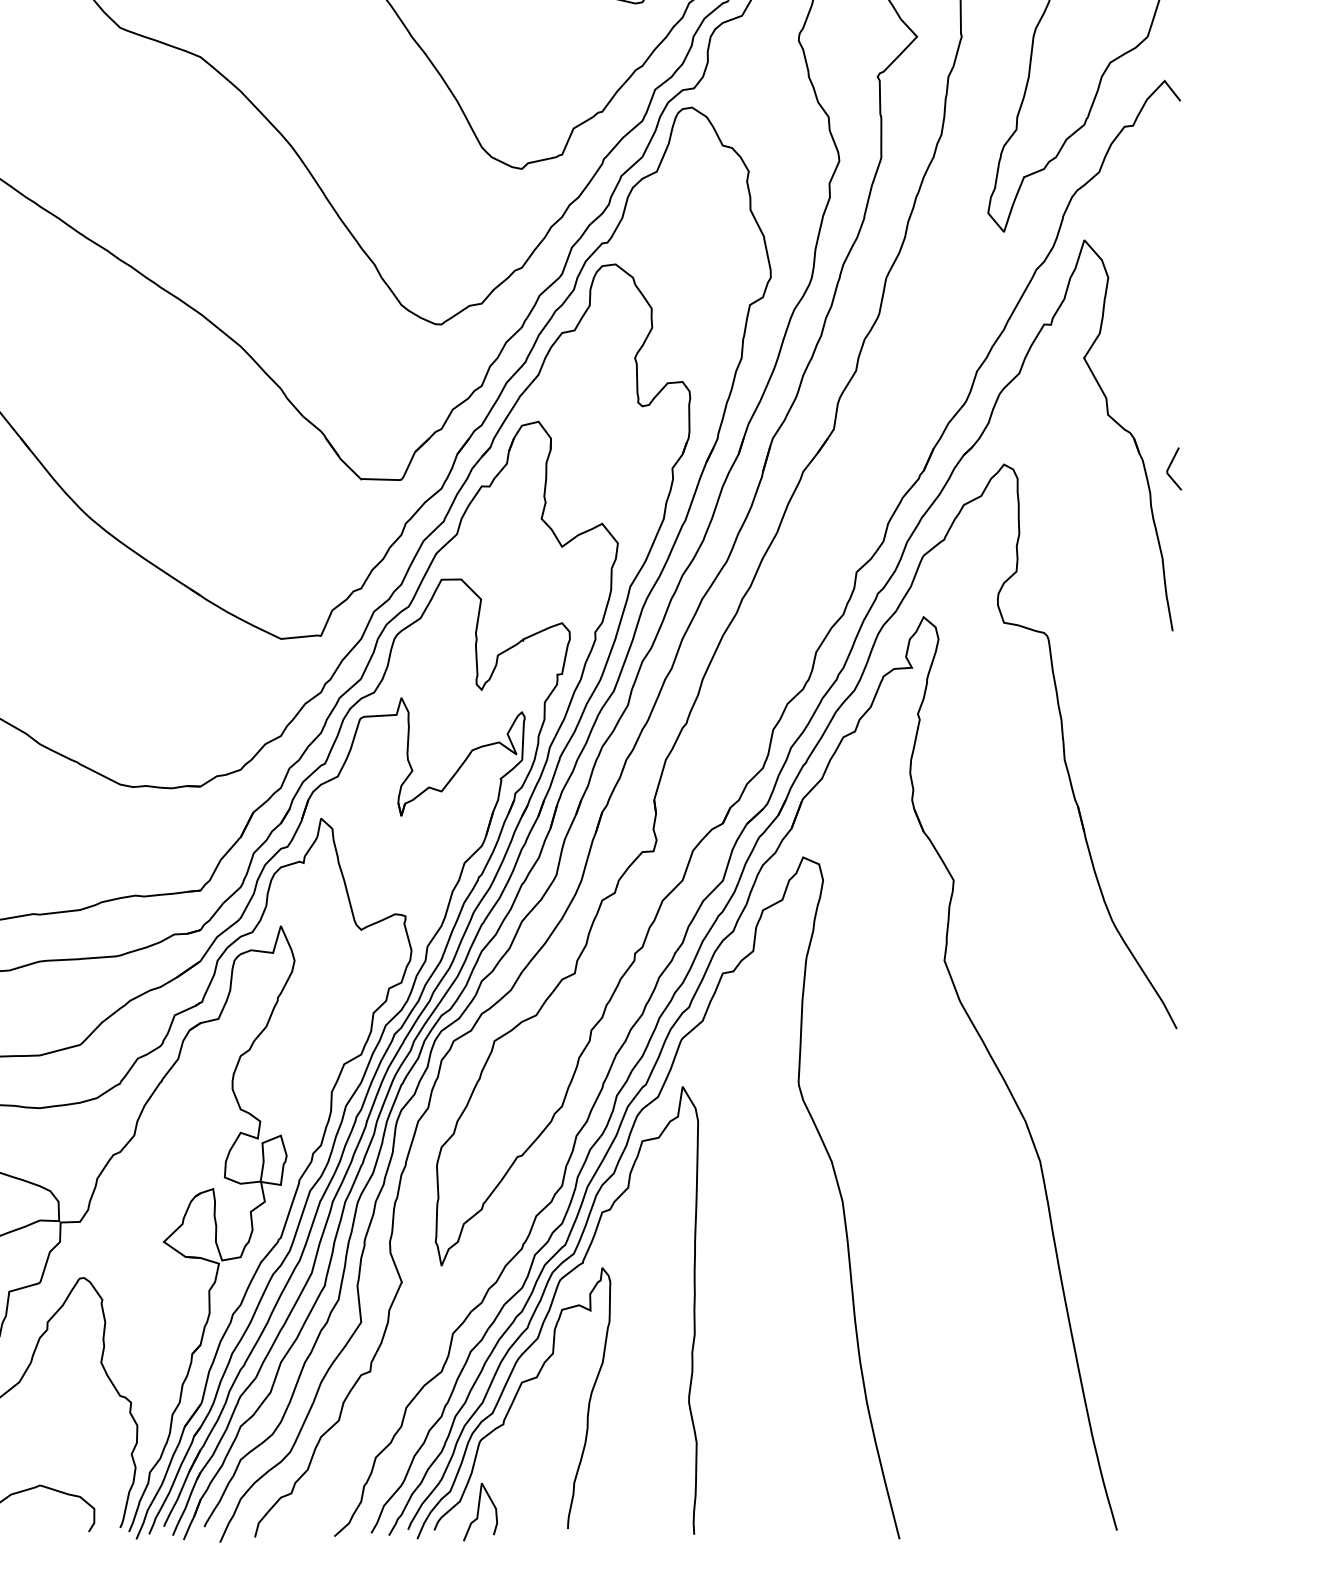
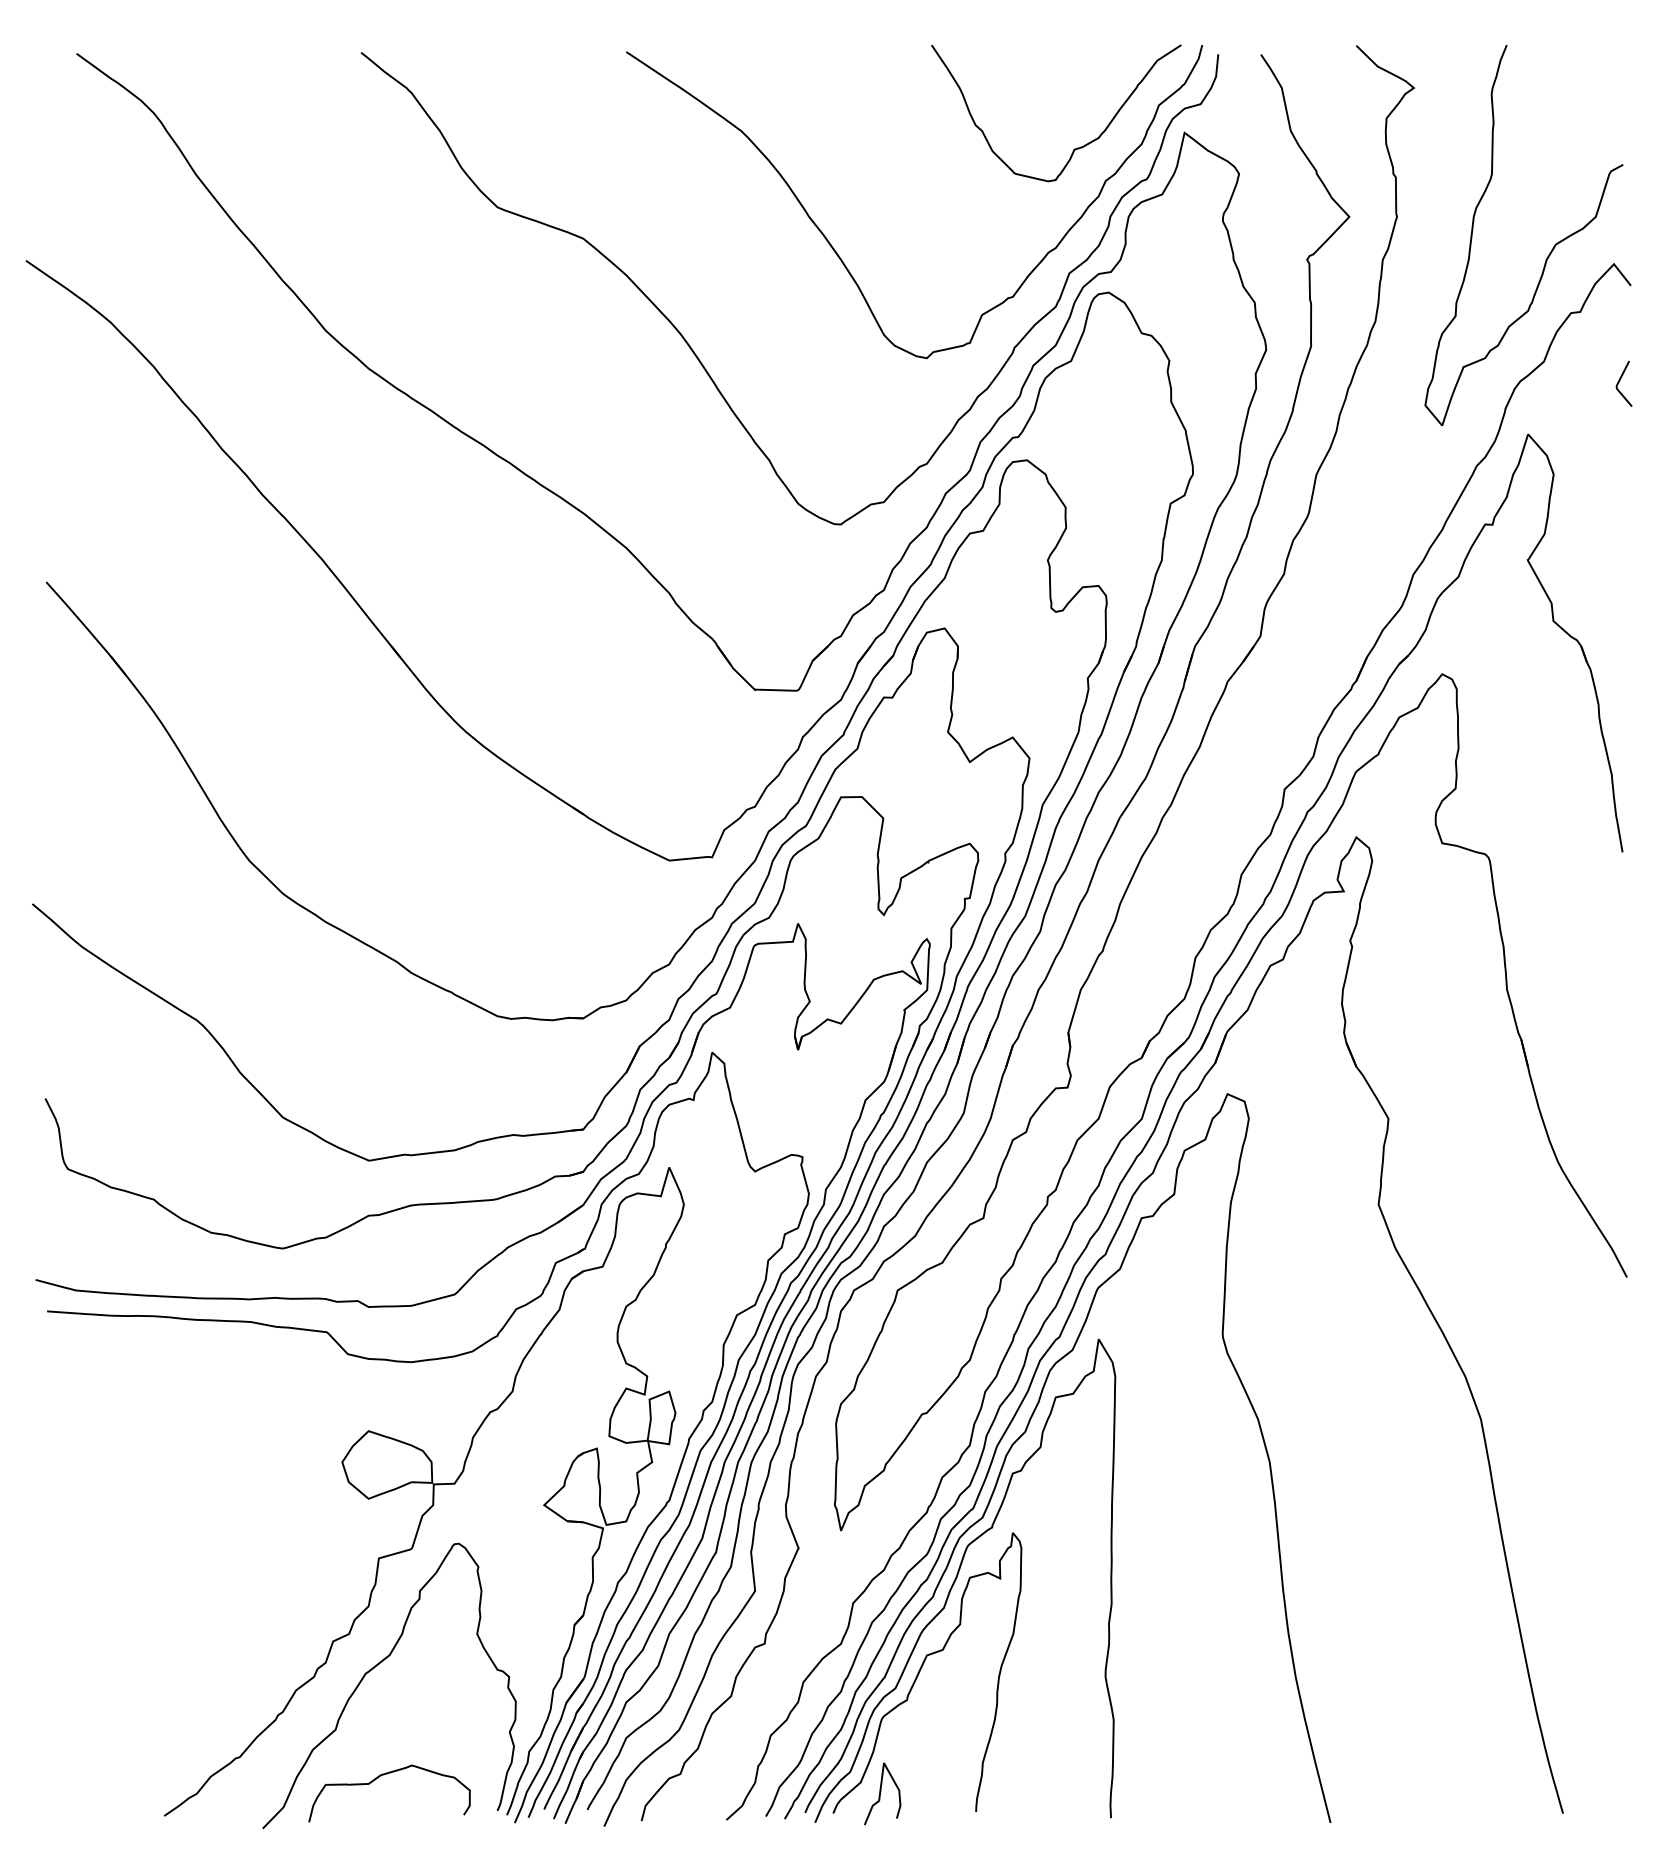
line: (1169, 467) -> (1619, 382), moved

